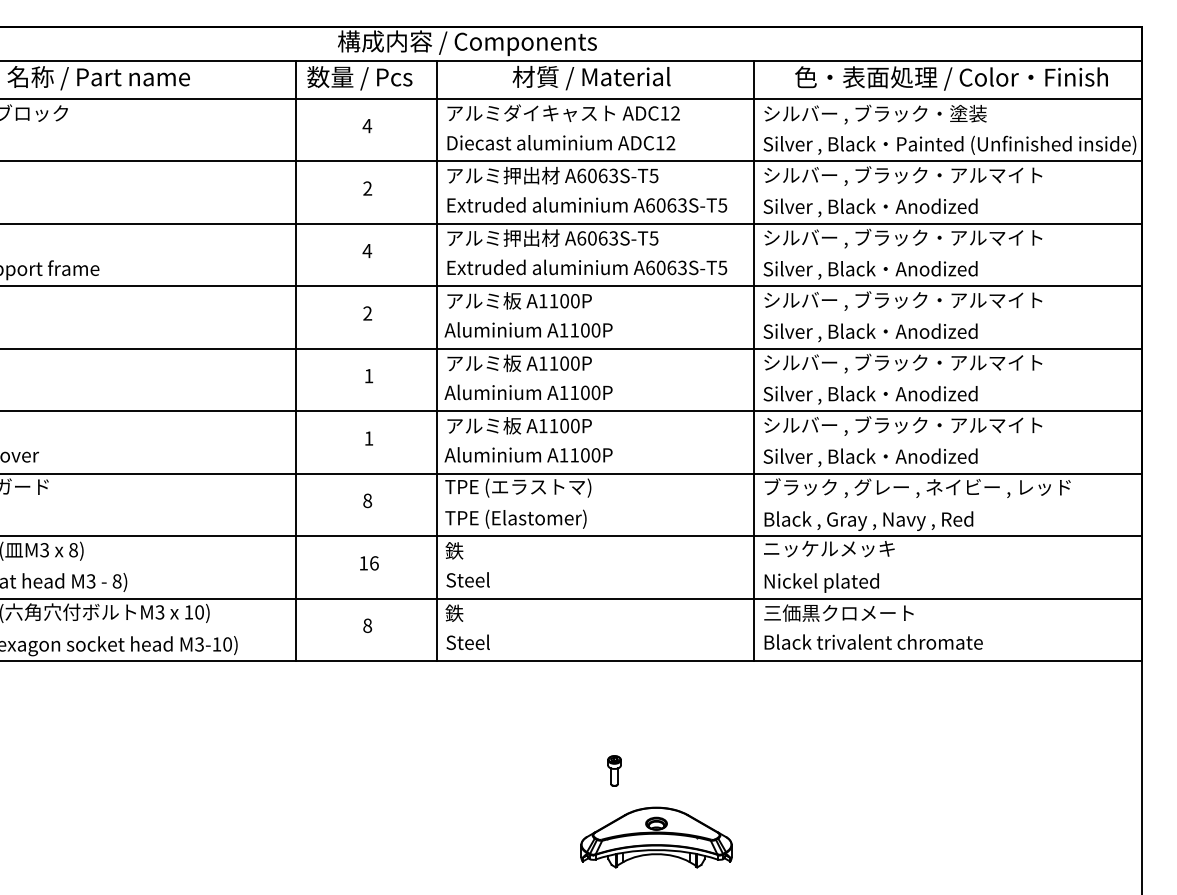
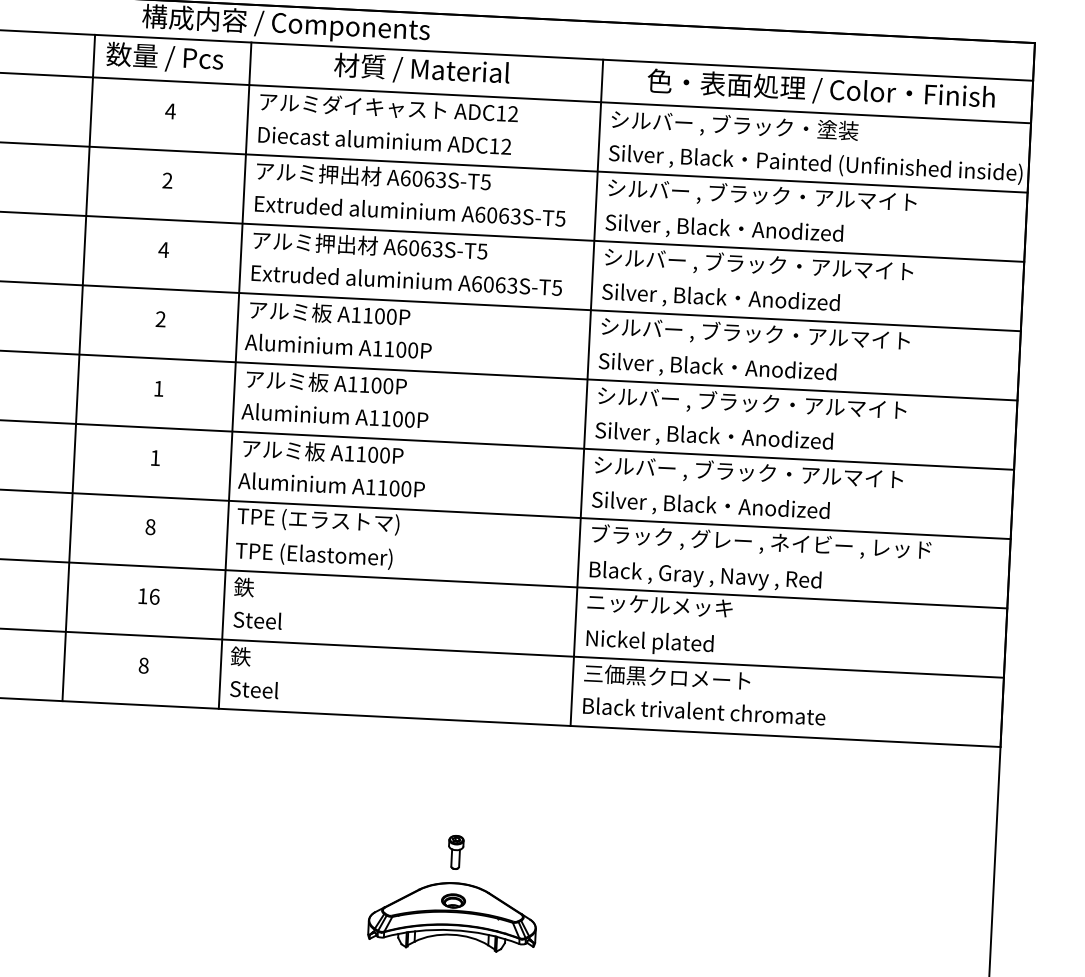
part: (614, 770) -> (455, 851), moved

